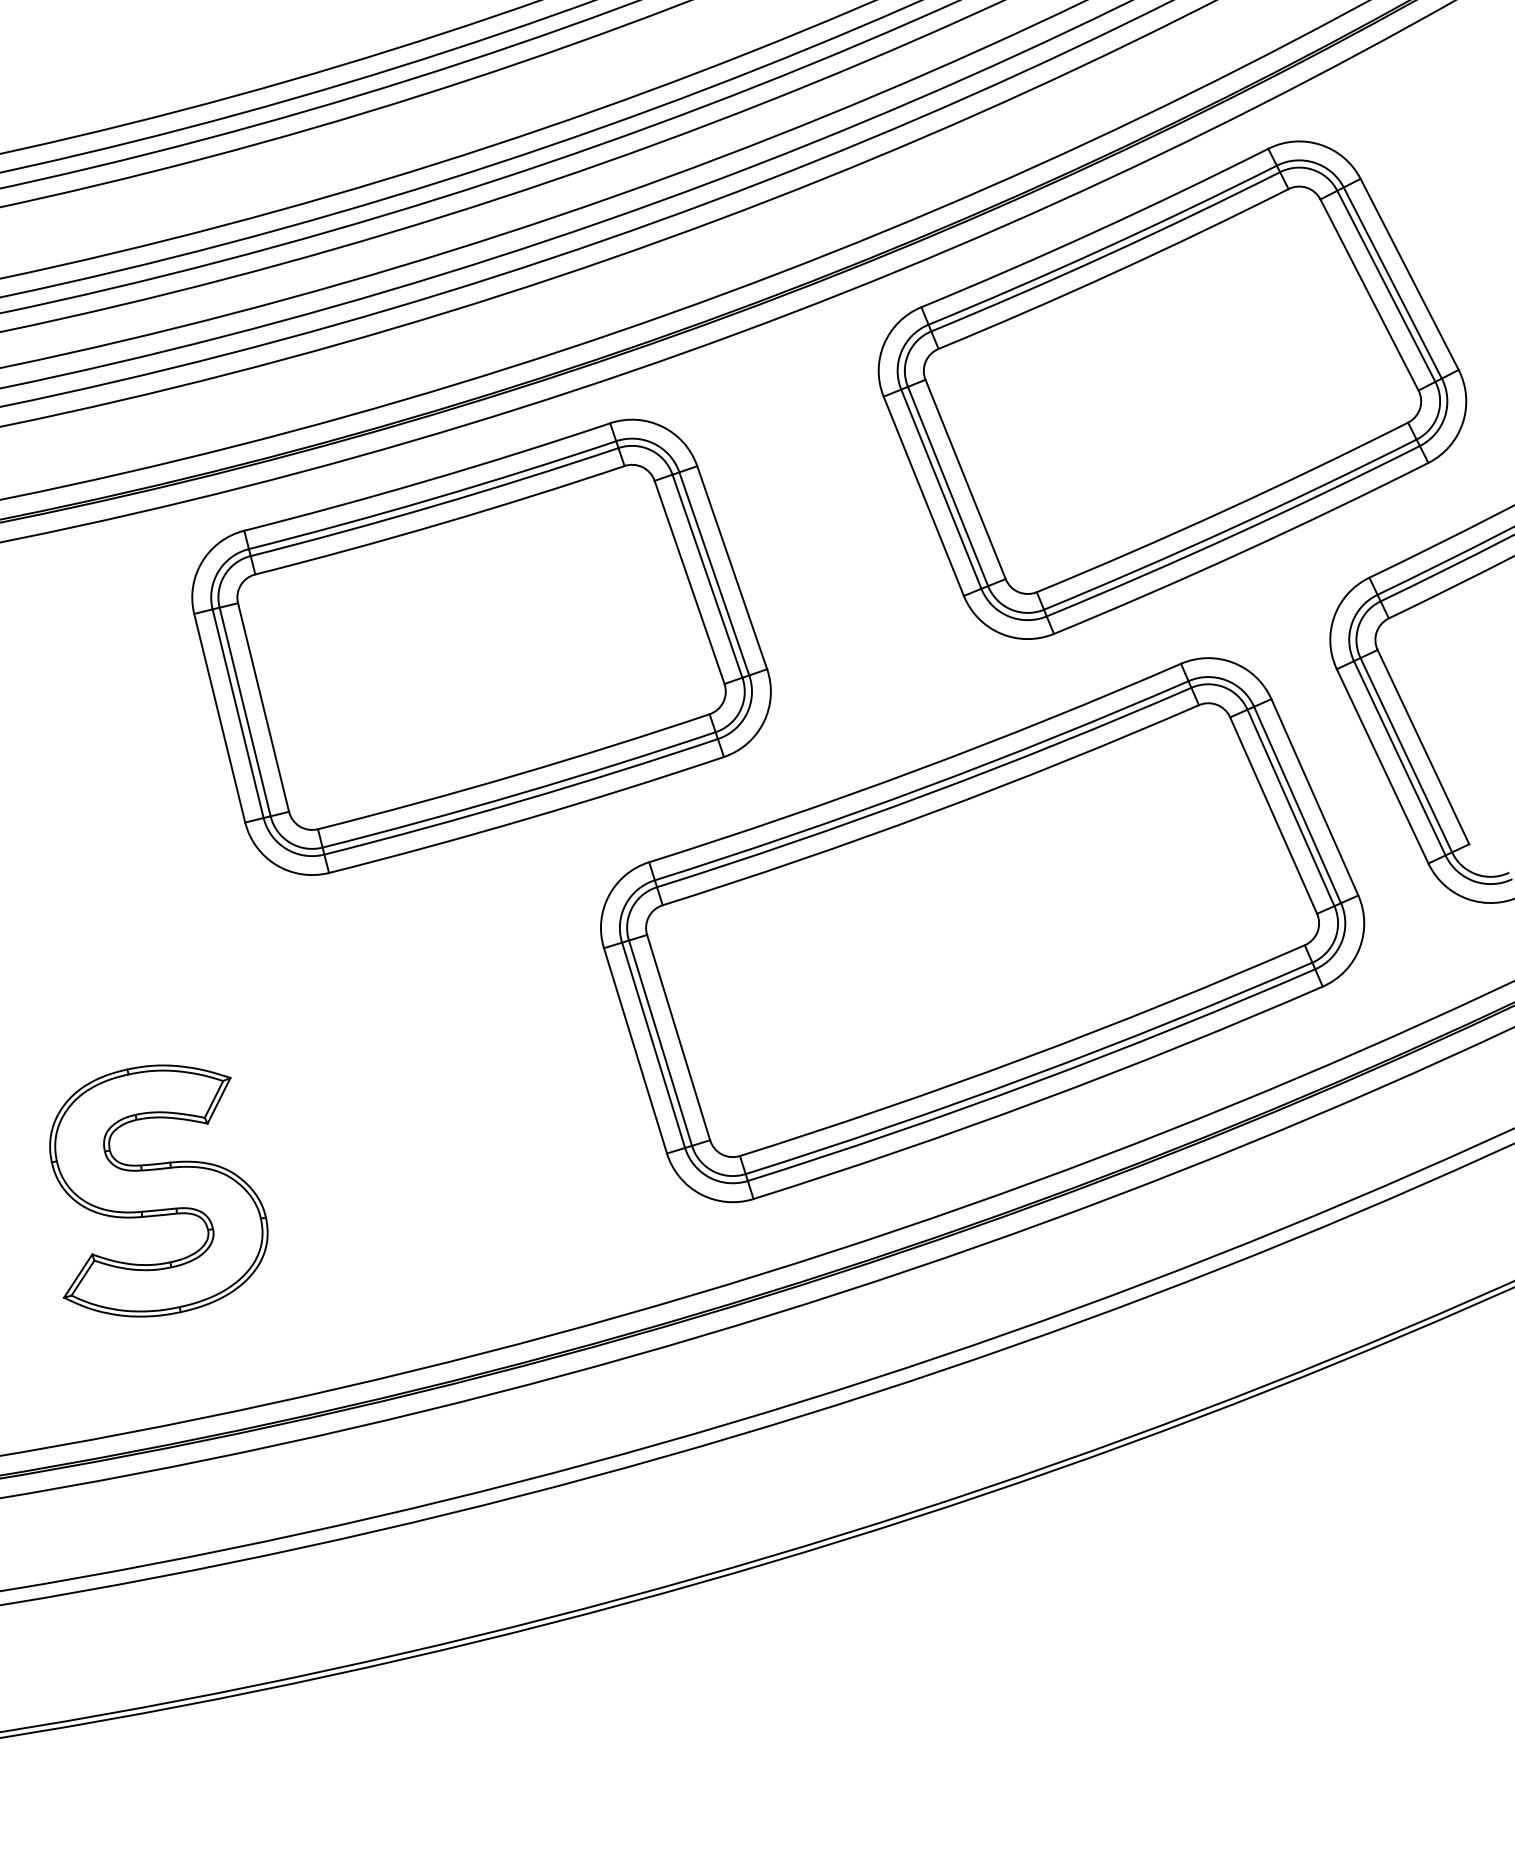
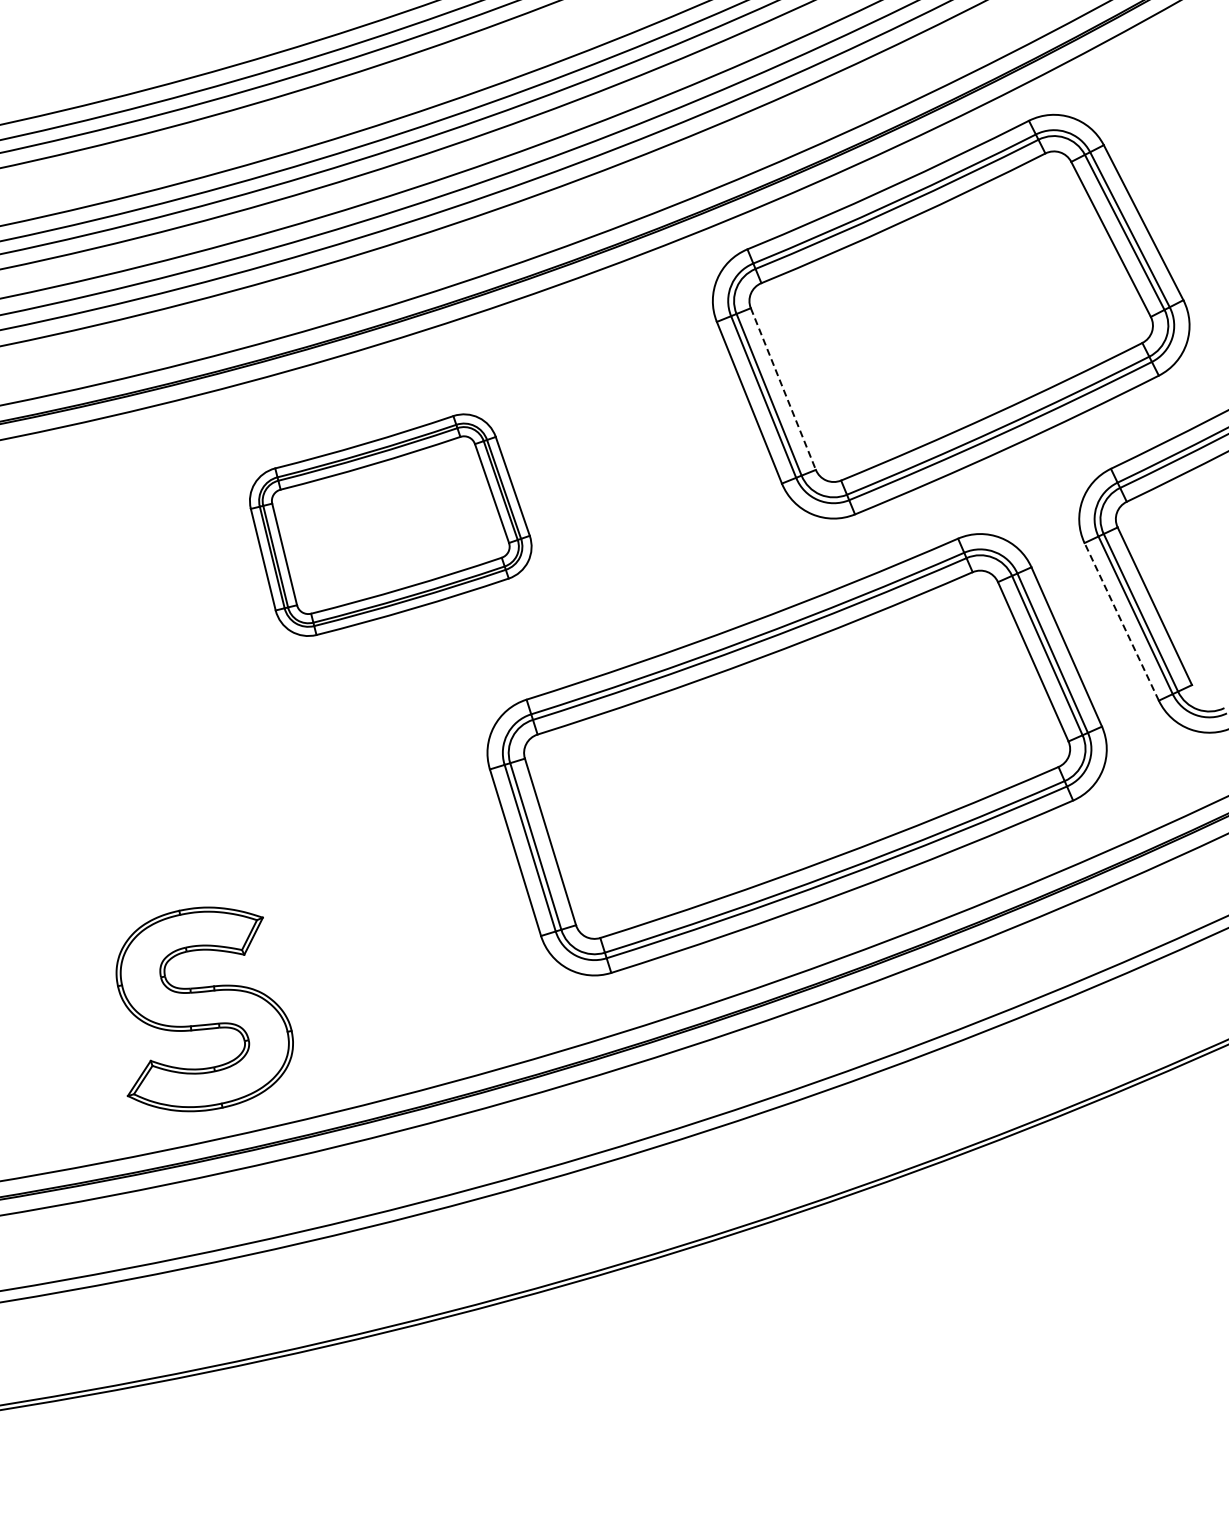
line: (965, 479) -> (783, 389), solid -> dashed
part: (481, 646) -> (390, 524), size x0.6
line: (1382, 765) -> (1121, 621), solid -> dashed
part: (158, 1191) -> (204, 1009), moved

